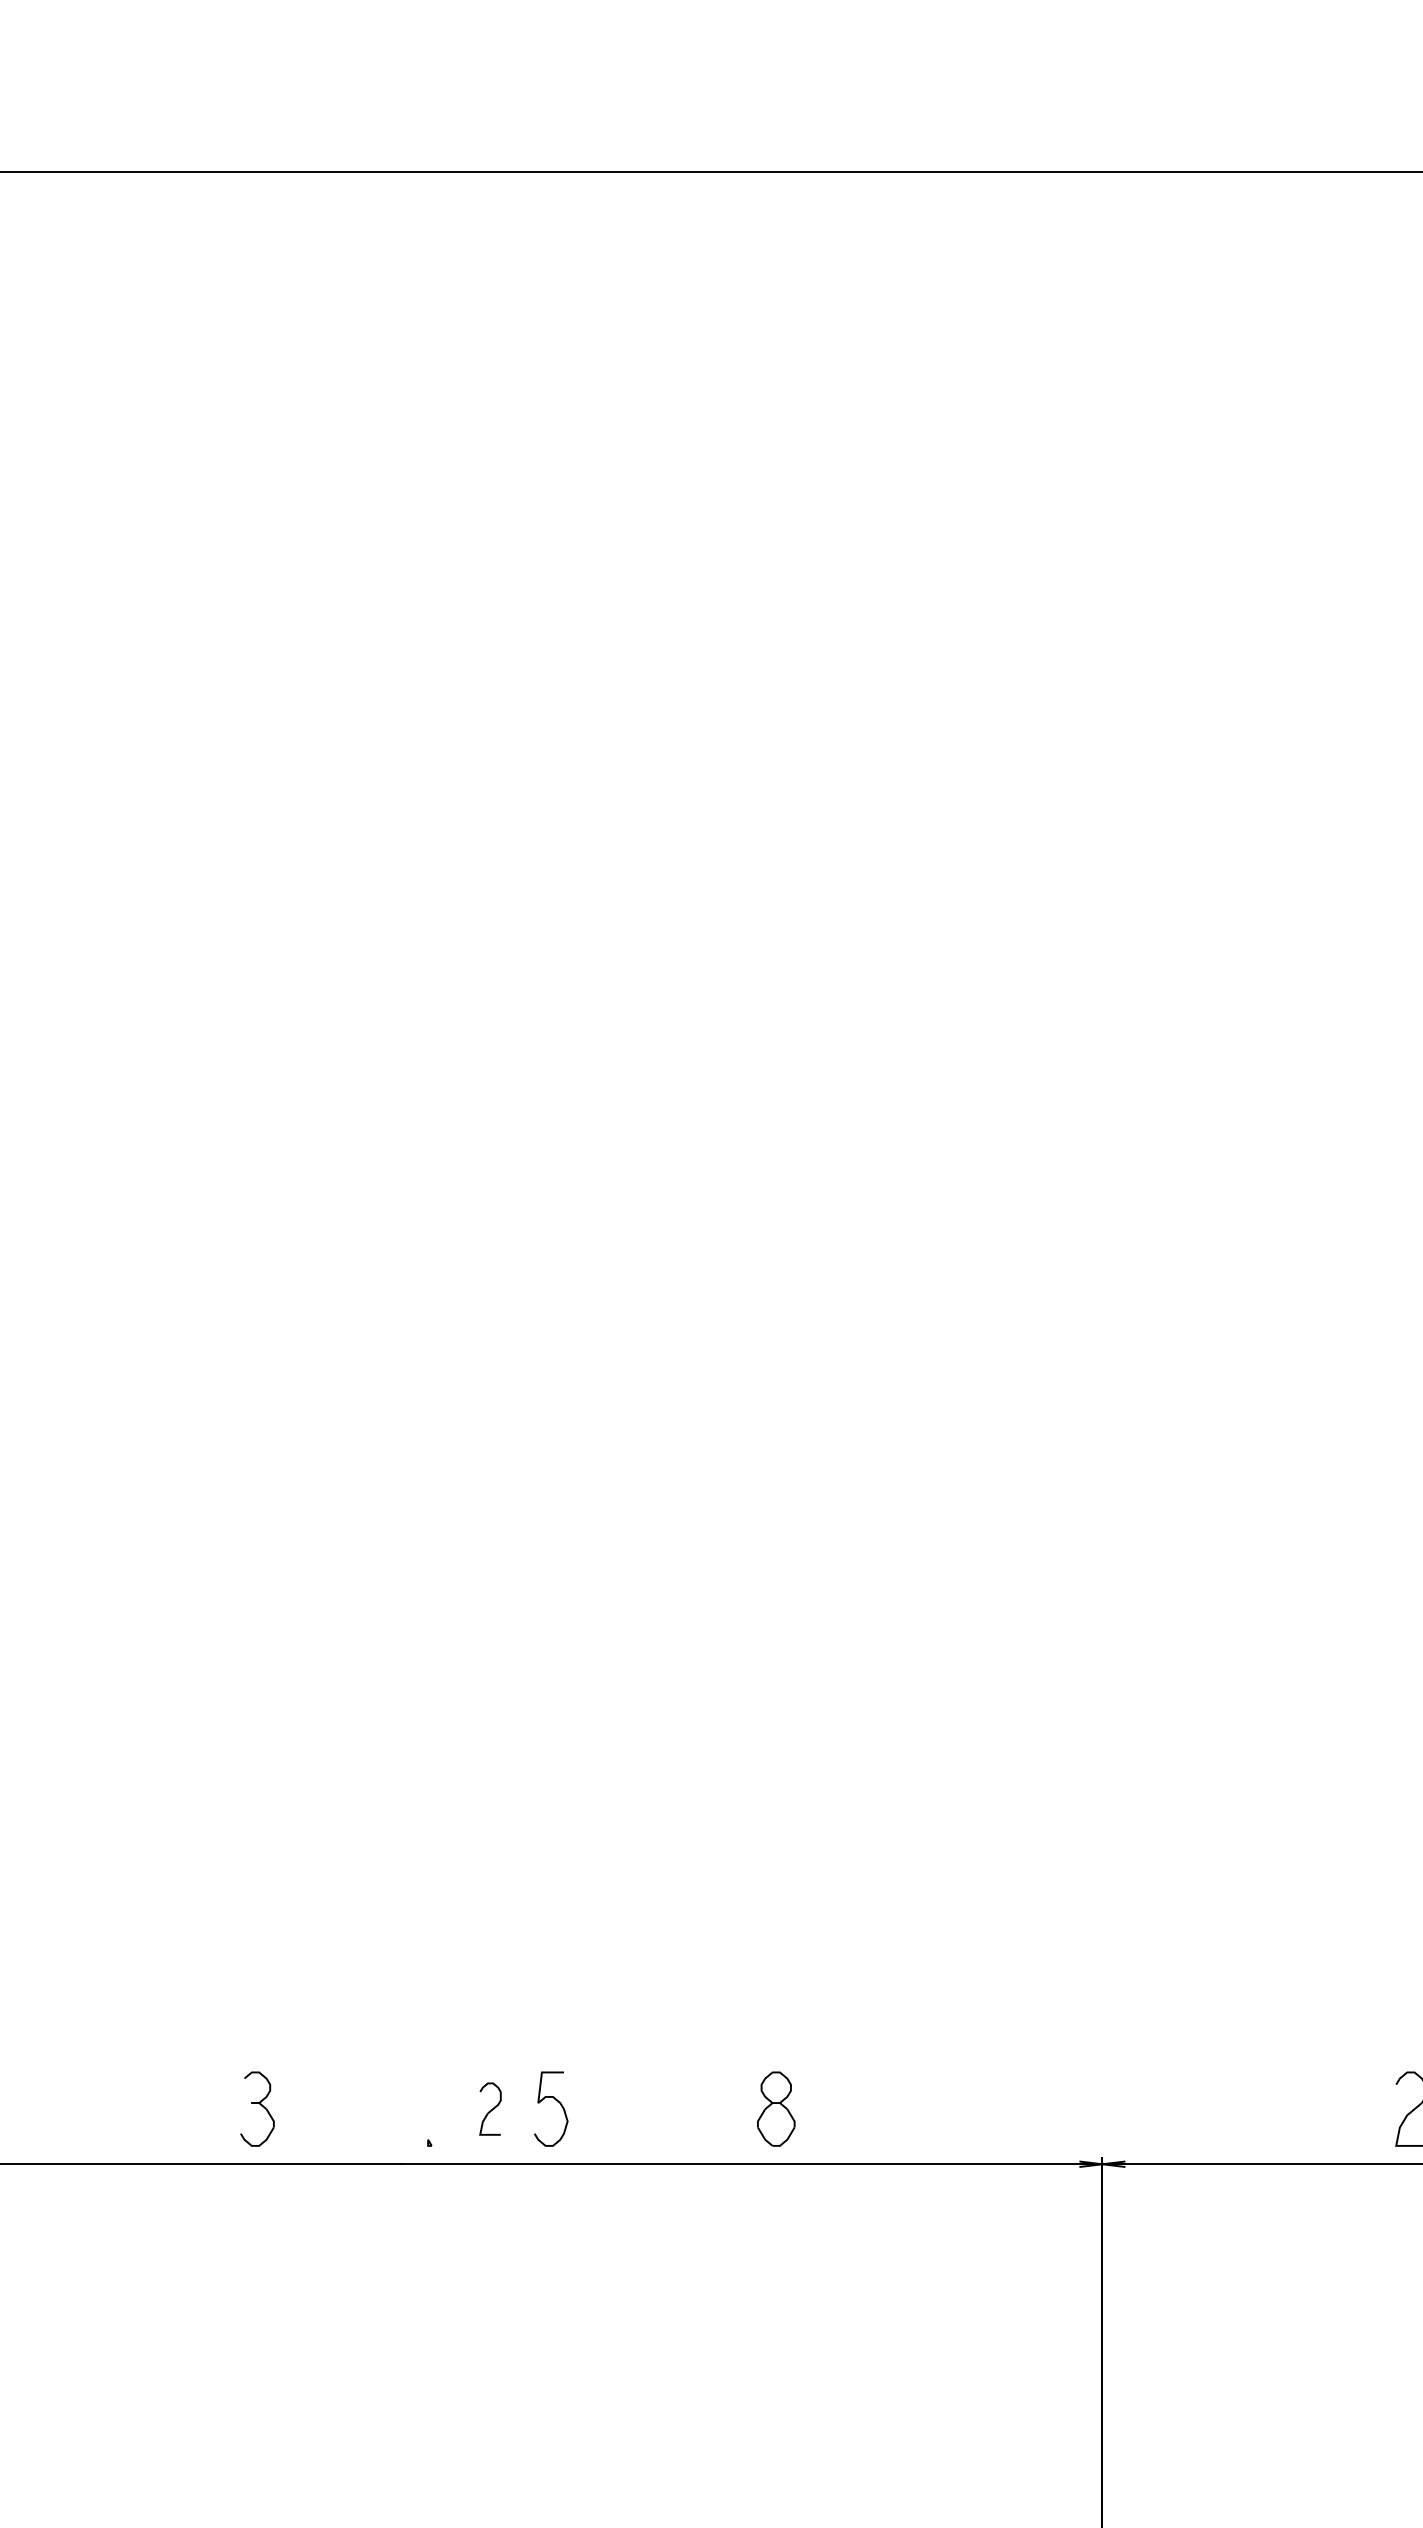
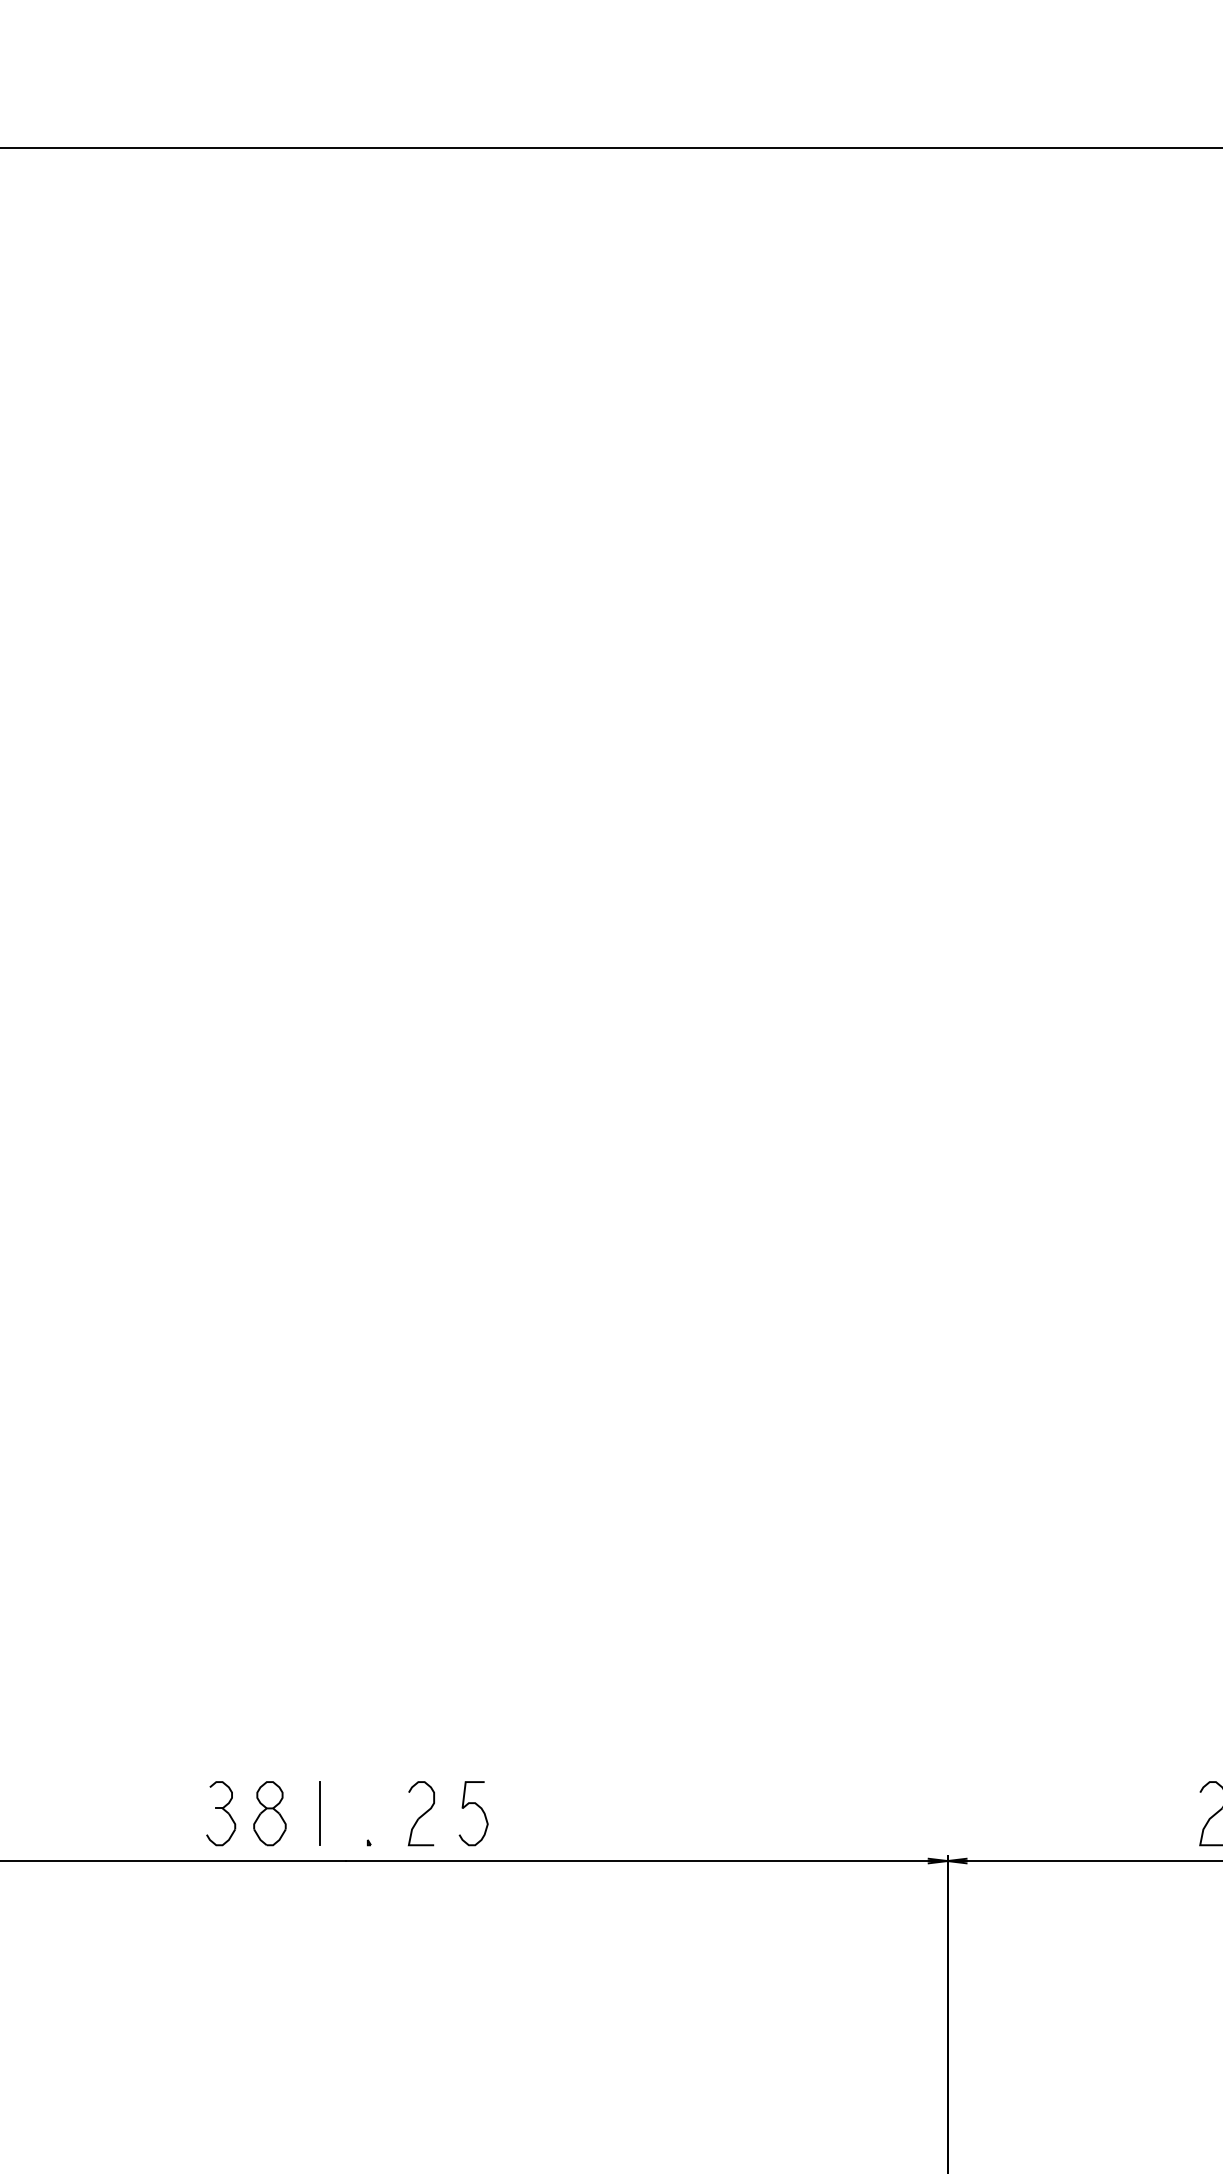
line: (373, 2108) -> (320, 1813), added
part: (490, 2108) -> (421, 1813), size x1.43
part: (776, 2108) -> (270, 1813), moved

